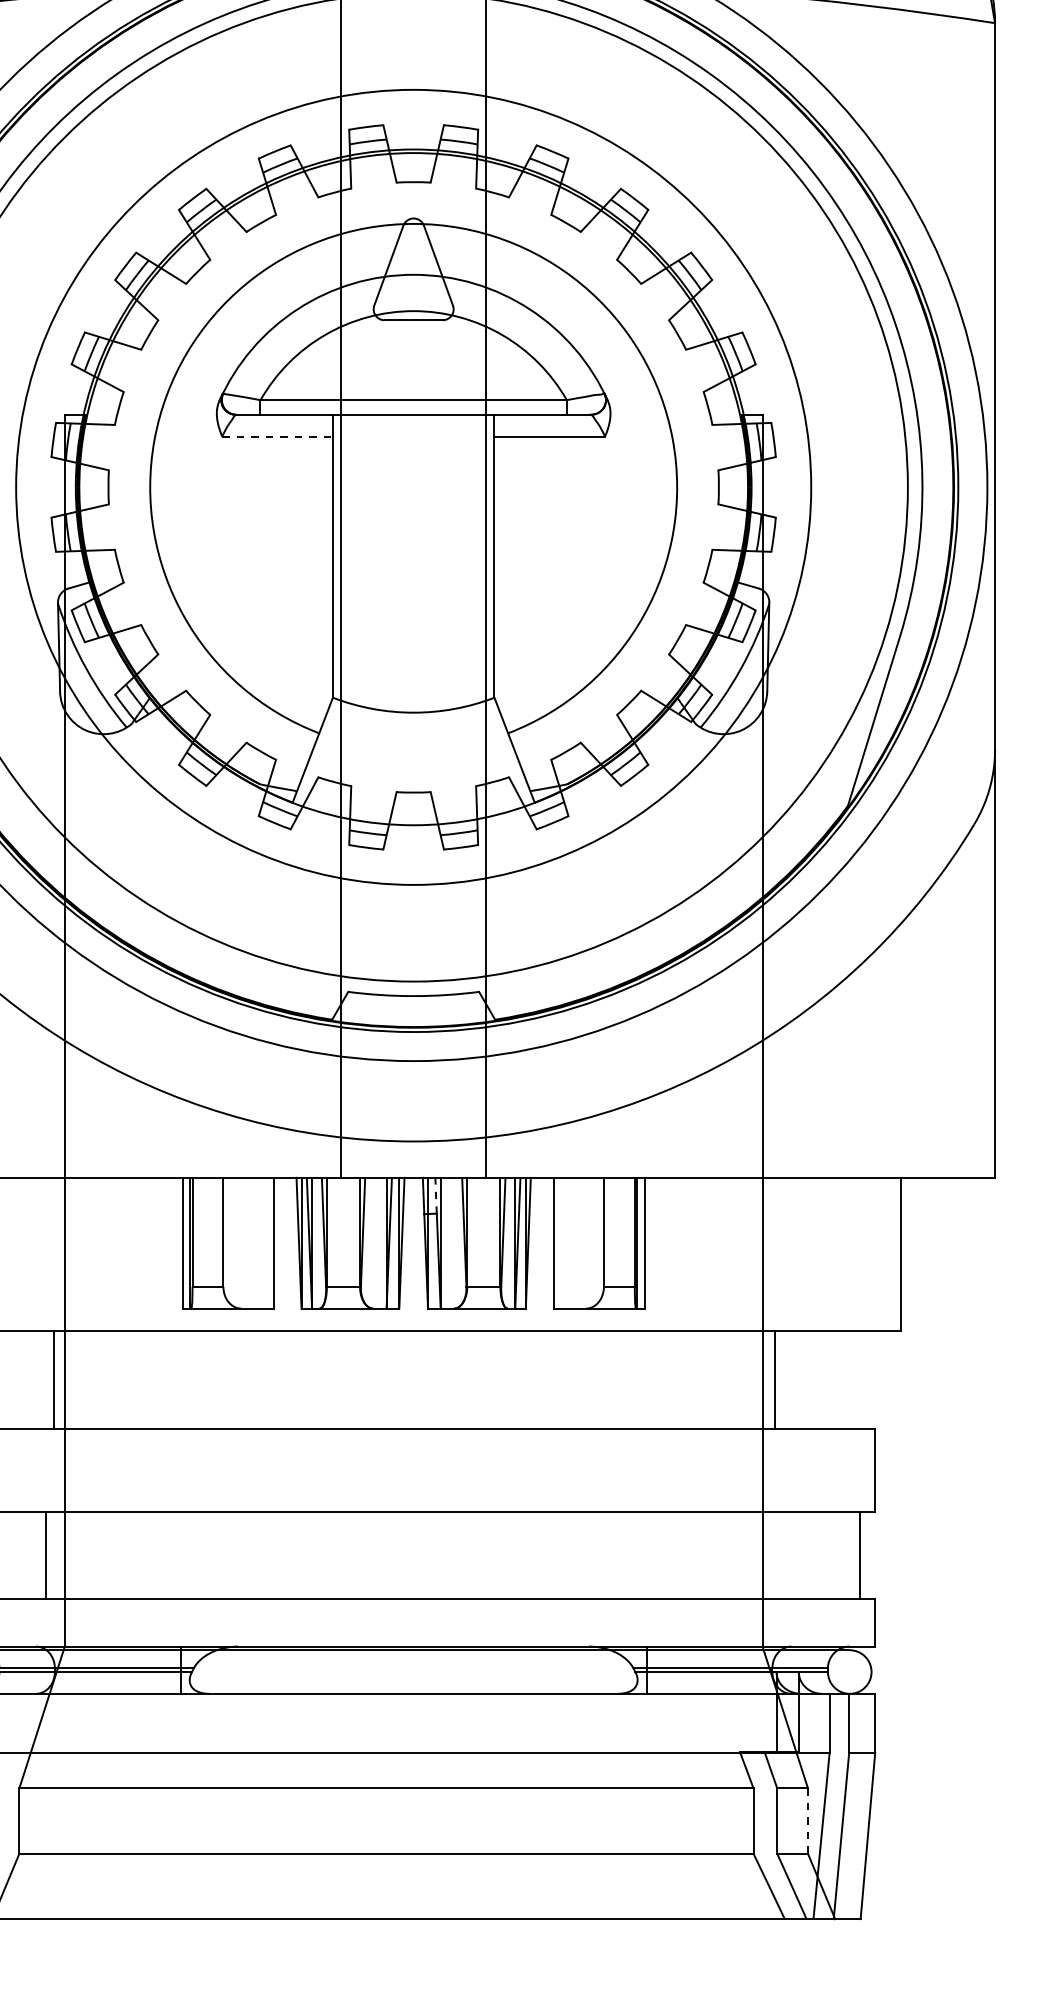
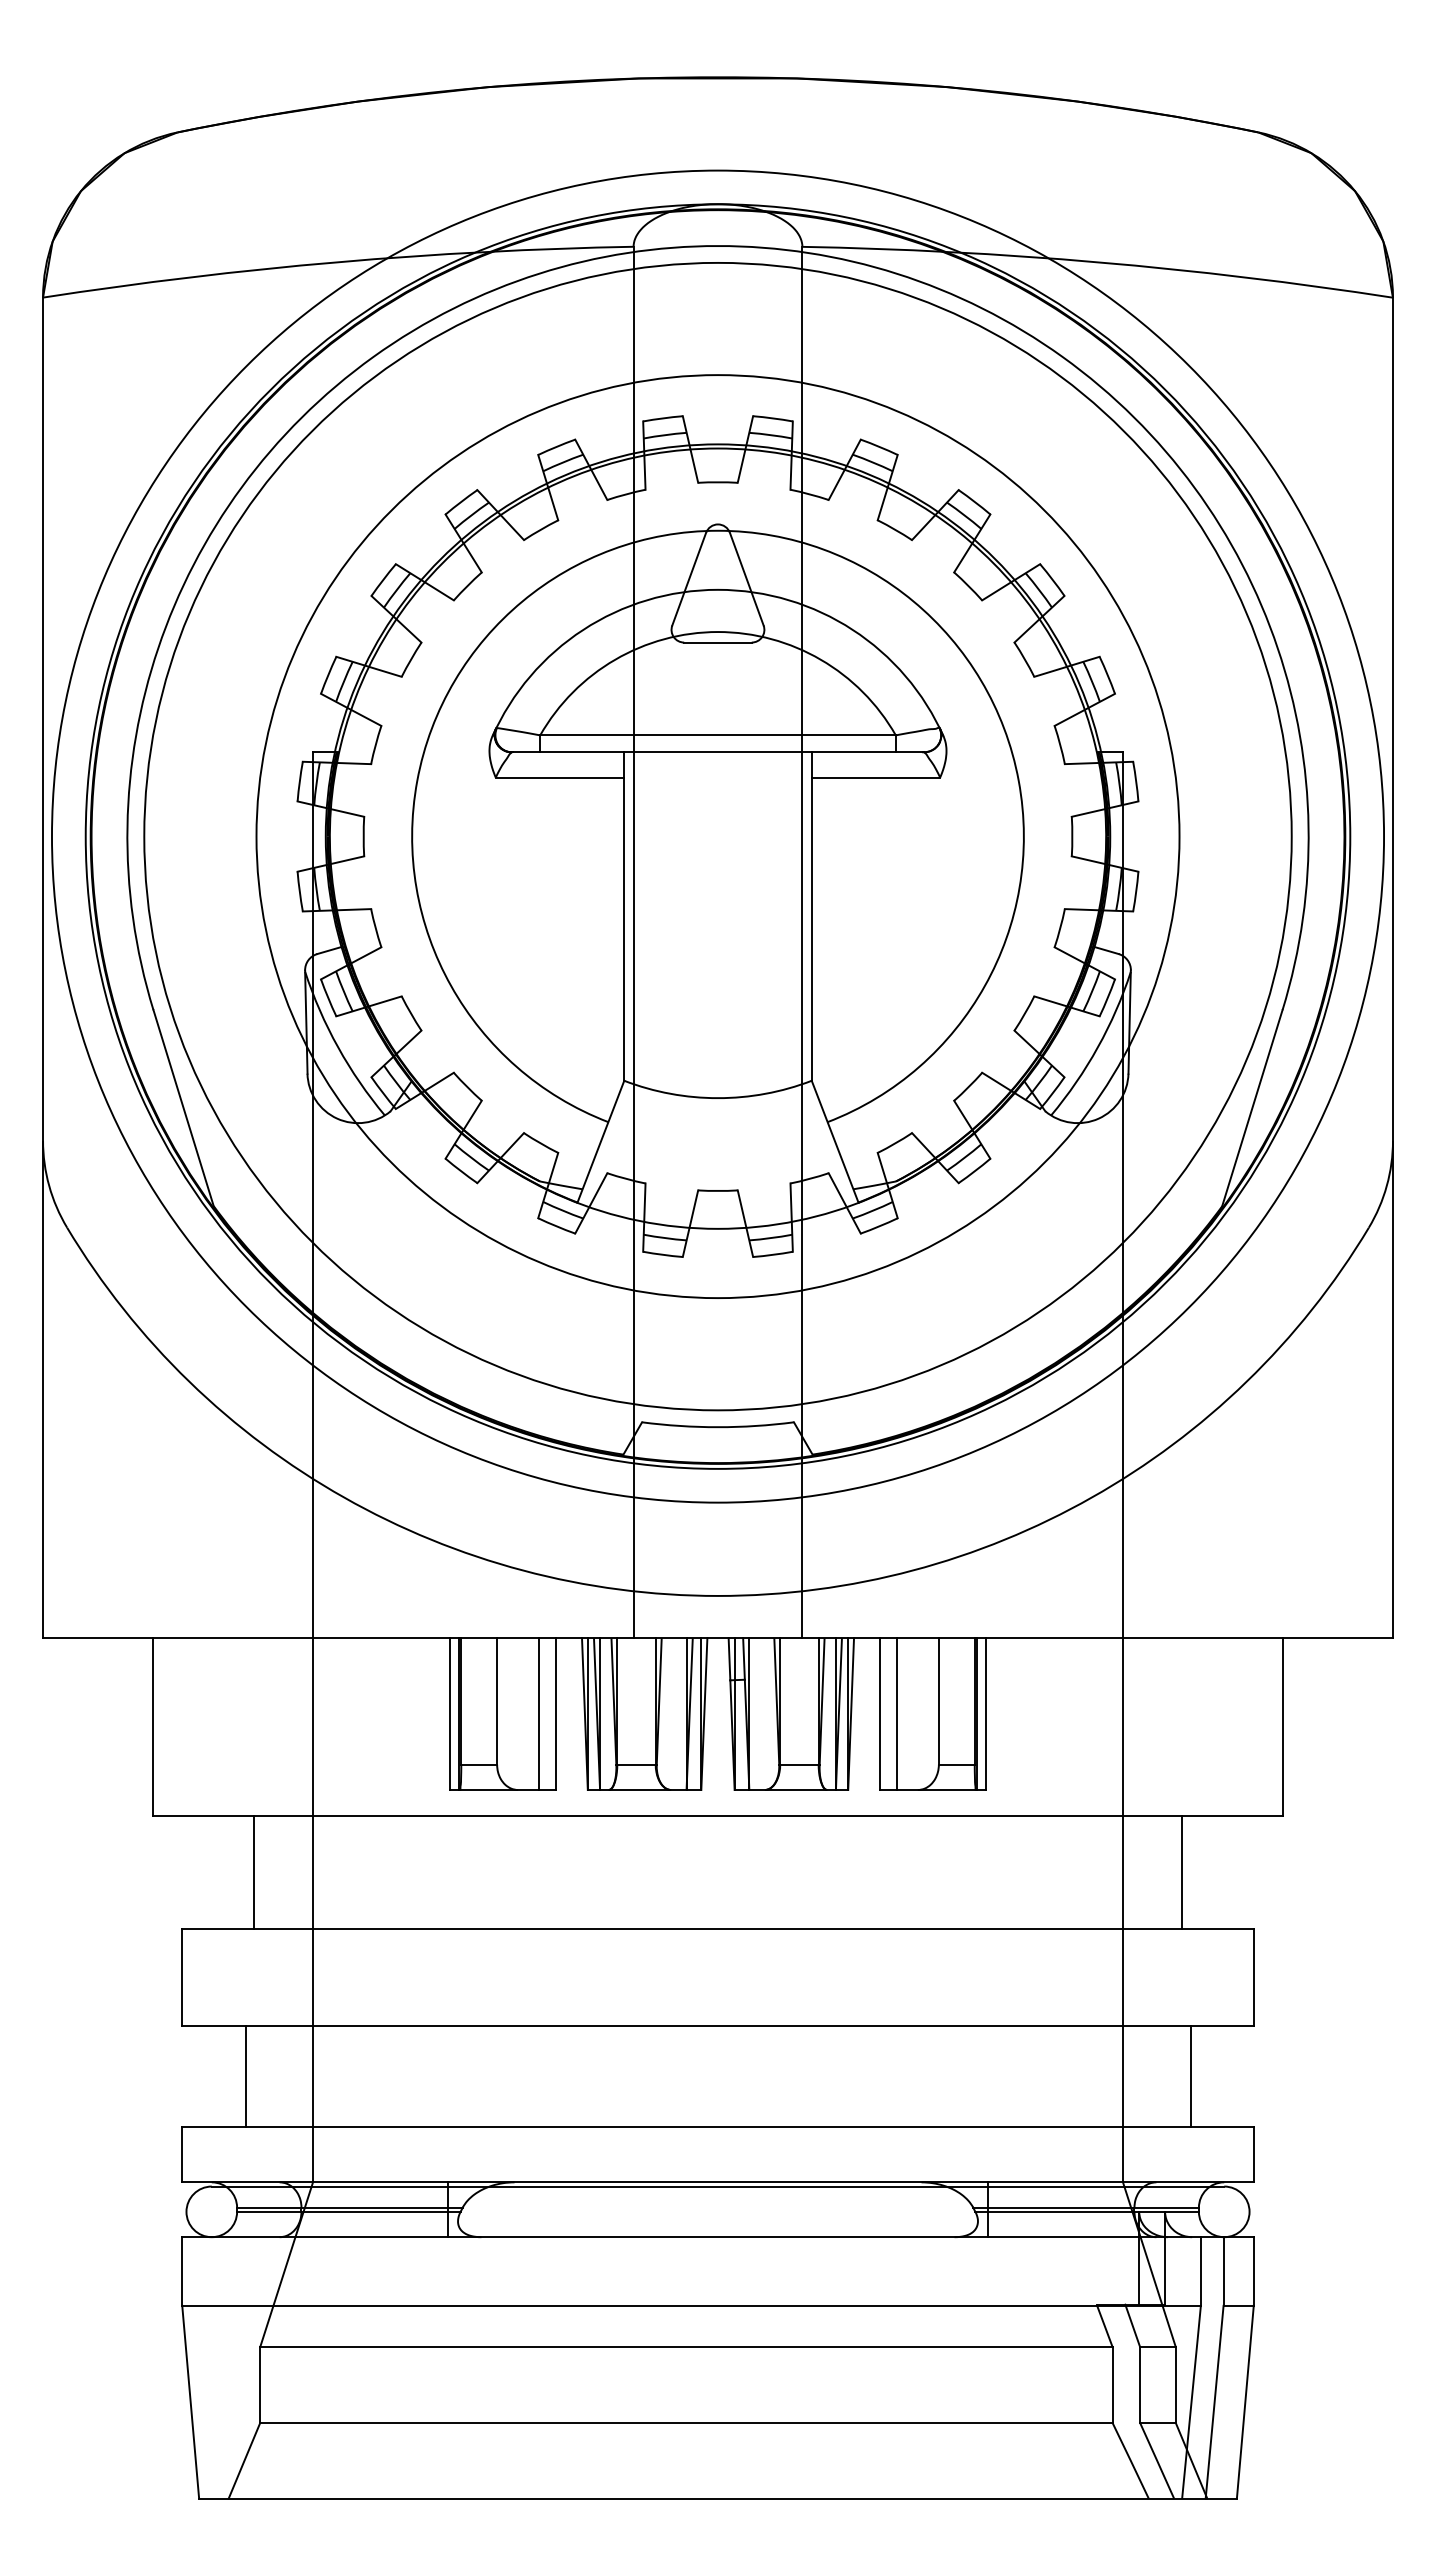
line: (278, 436) -> (560, 777), dashed -> solid
line: (436, 1195) -> (744, 1658), dashed -> solid
line: (259, 1243) -> (539, 1714), added
line: (567, 1243) -> (896, 1714), added
line: (54, 1379) -> (253, 1872), moved
line: (775, 1379) -> (1182, 1872), moved
line: (46, 1555) -> (245, 2076), moved
line: (860, 1555) -> (1190, 2076), moved
line: (807, 1820) -> (1175, 2384), dashed -> solid

